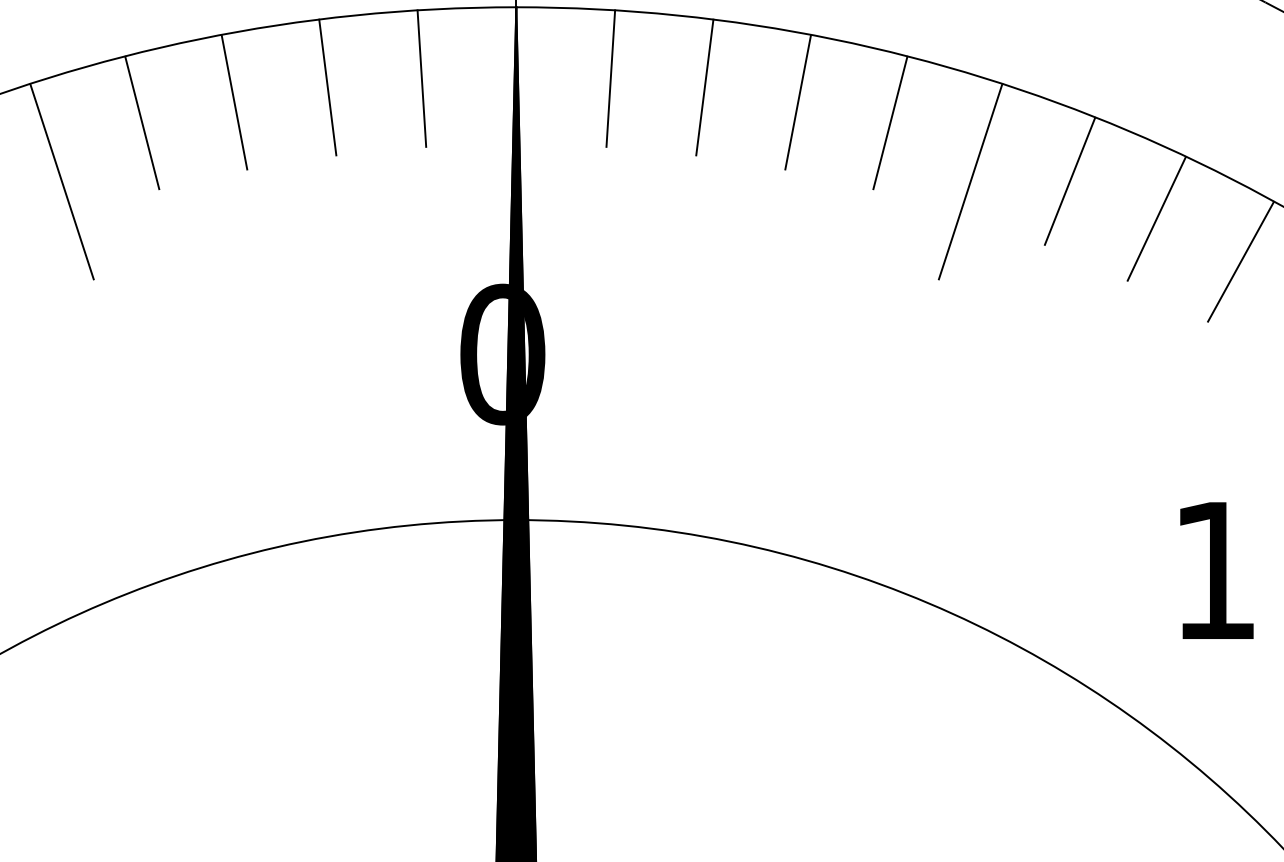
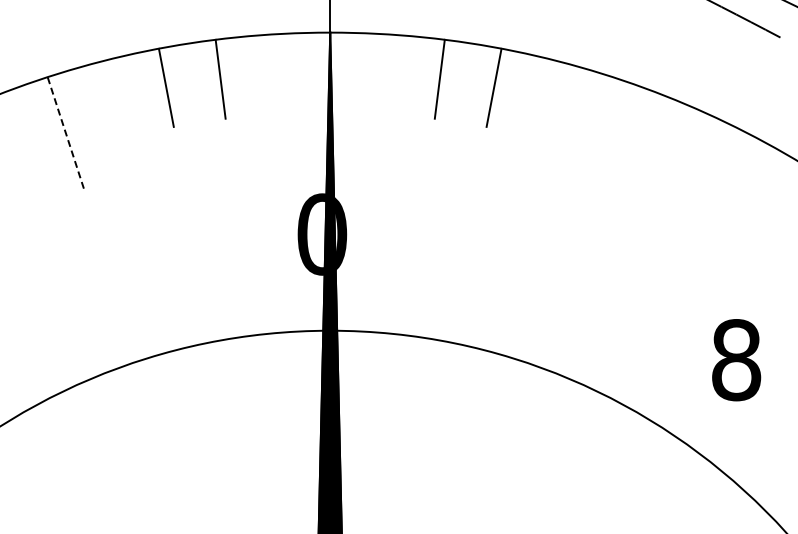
line: (420, 77) -> (274, 73), removed
line: (609, 77) -> (384, 73), removed
line: (141, 122) -> (112, 99), removed
line: (890, 122) -> (547, 99), removed
line: (969, 180) -> (593, 133), removed
line: (1068, 180) -> (651, 133), removed
line: (62, 182) -> (66, 134), solid -> dashed
line: (1156, 218) -> (702, 155), removed
line: (1241, 261) -> (751, 180), removed
text: (1215, 571) -> (736, 360), 1 -> 8

